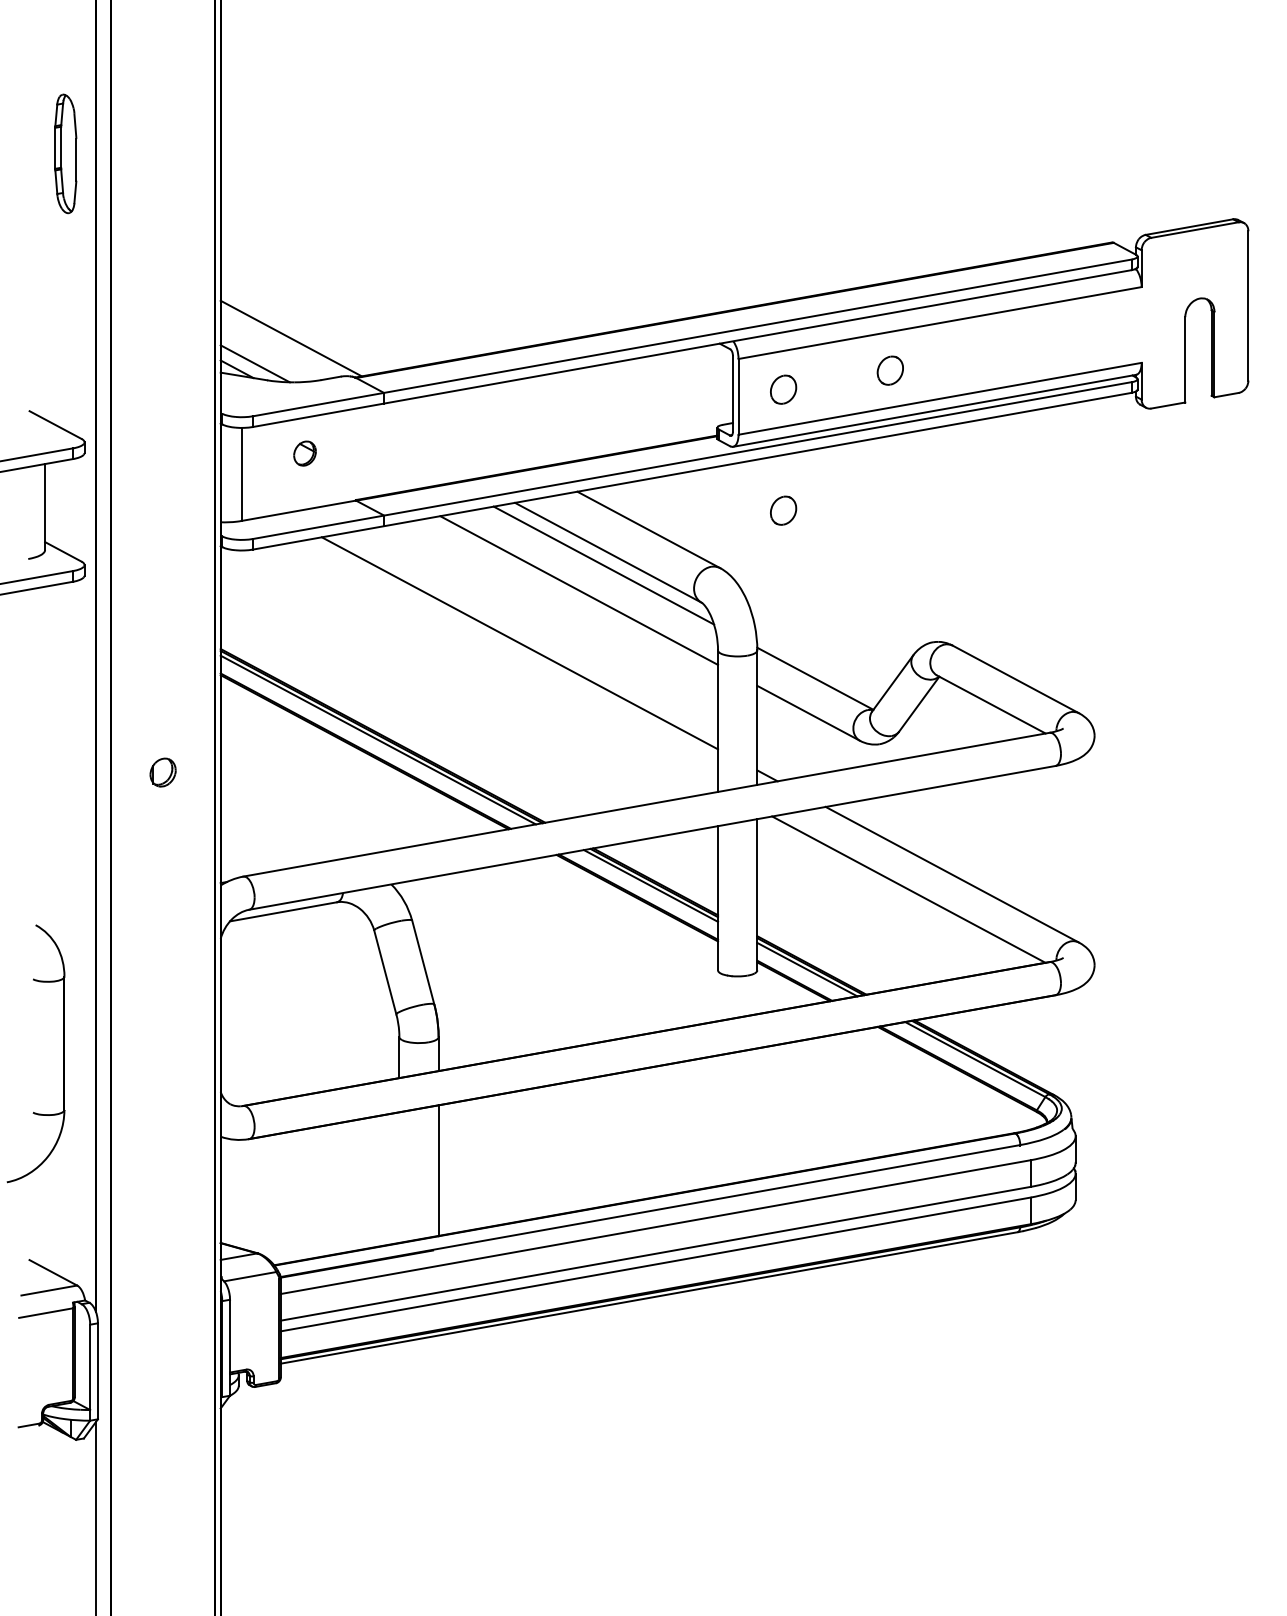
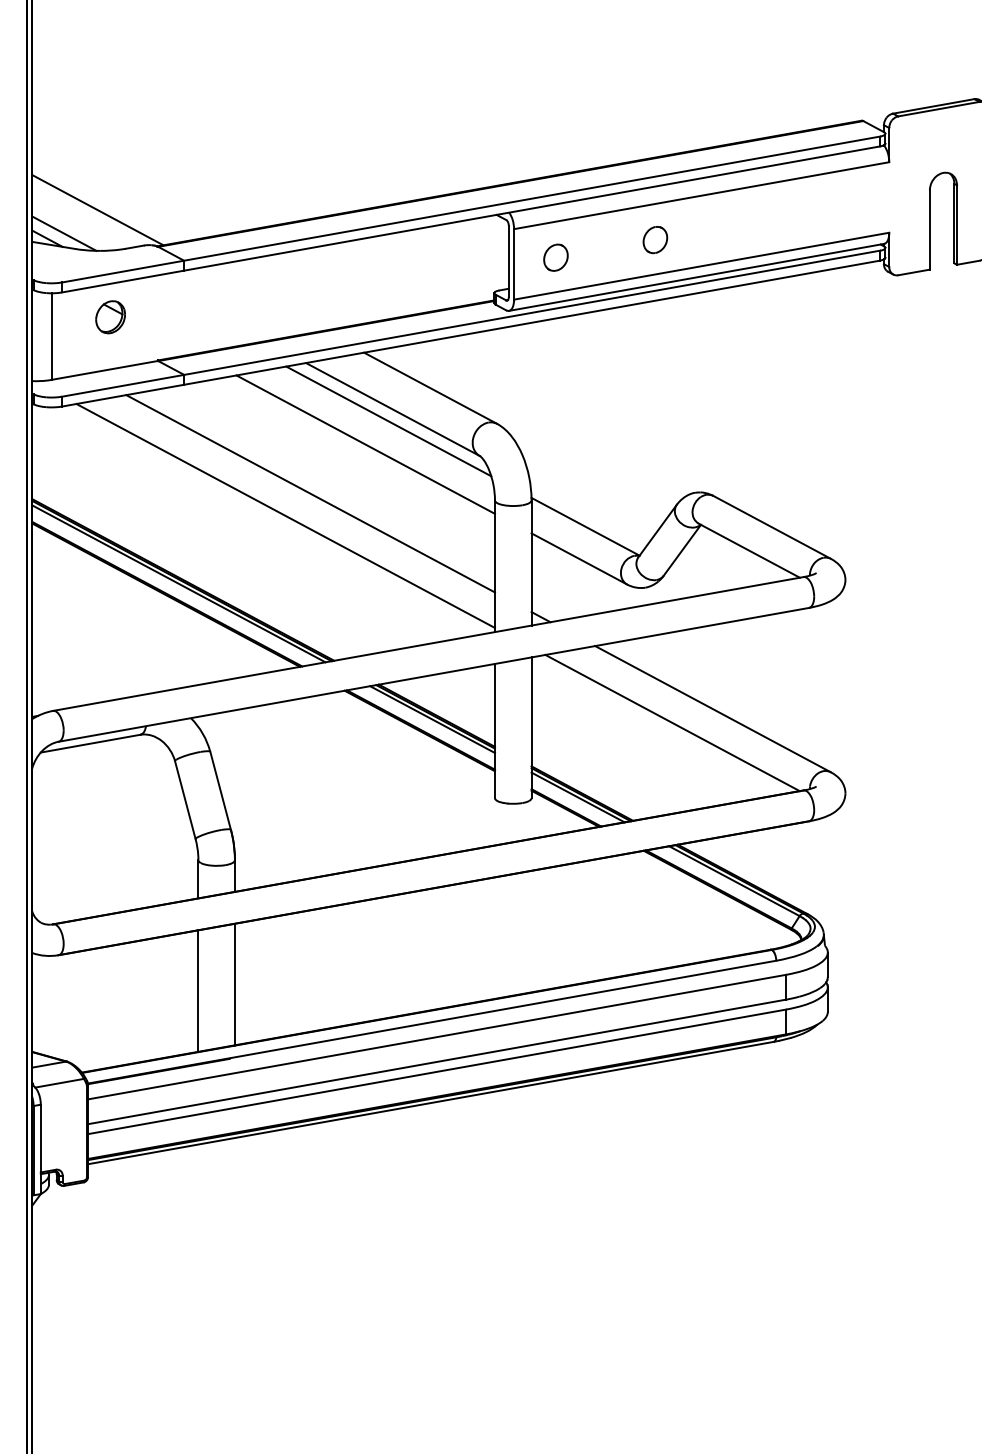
part: (304, 453) -> (110, 317), size x1.43
part: (783, 510) -> (555, 370), removed
line: (493, 666) -> (286, 515), added
line: (399, 1177) -> (198, 990), added

